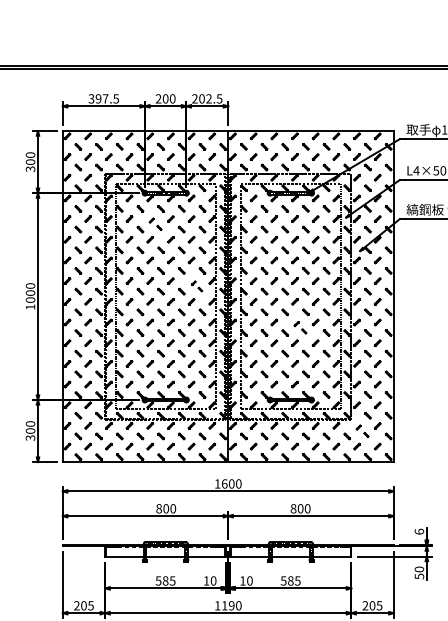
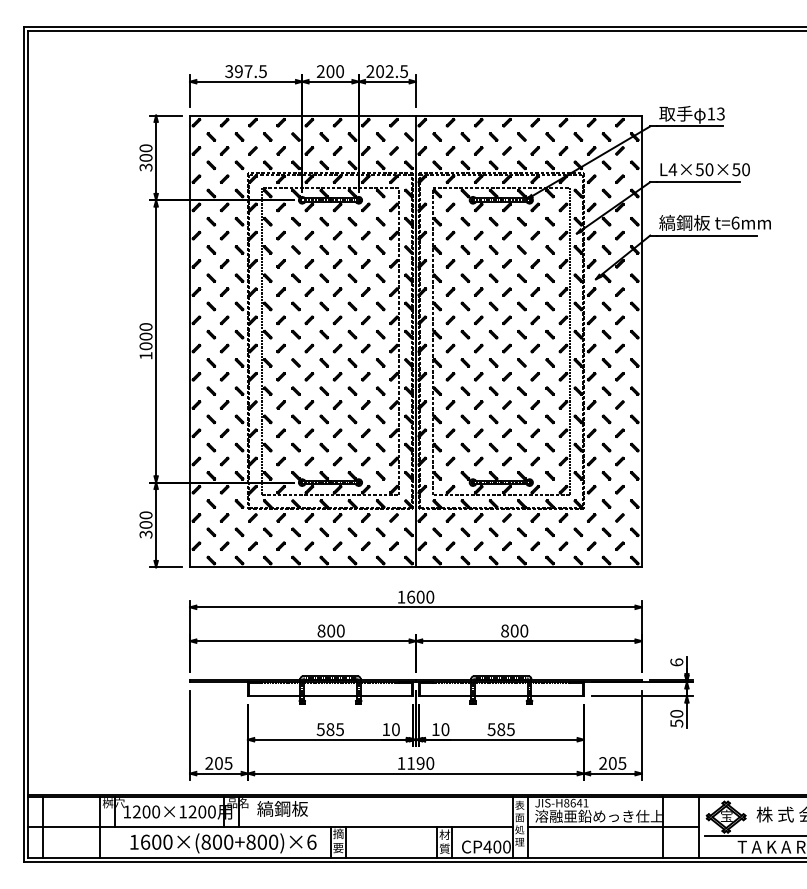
part: (155, 224) -> (316, 242), size x1.43
part: (197, 286) -> (373, 327), size x1.67
part: (300, 327) -> (514, 383), size x1.43
part: (362, 431) -> (599, 525), size x1.43

